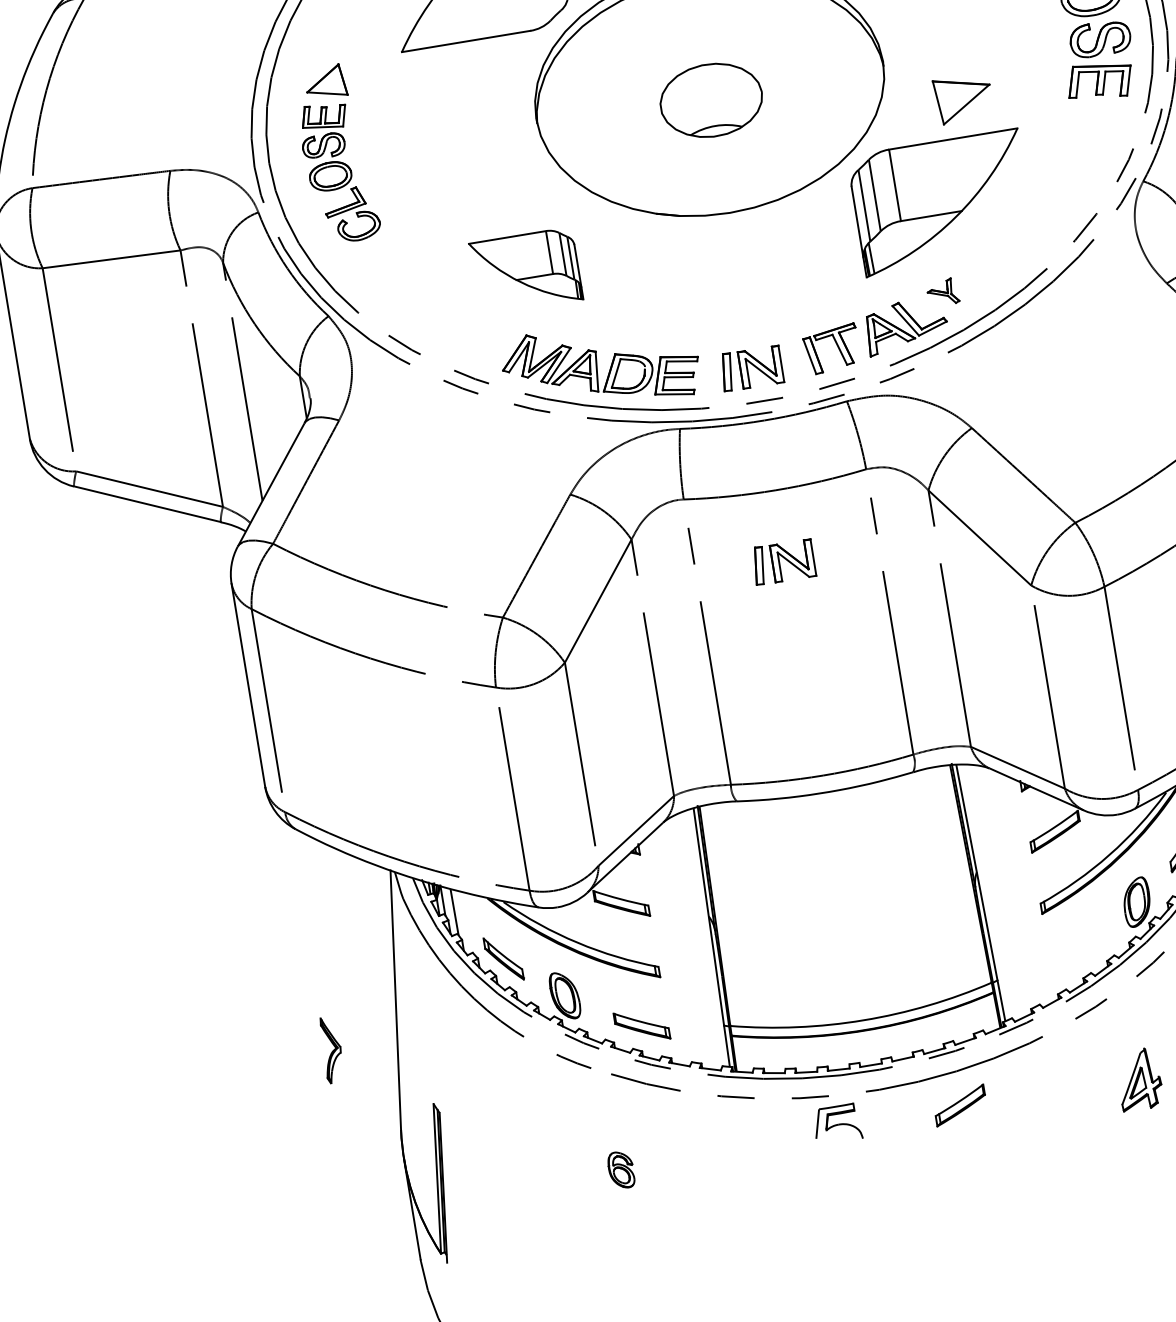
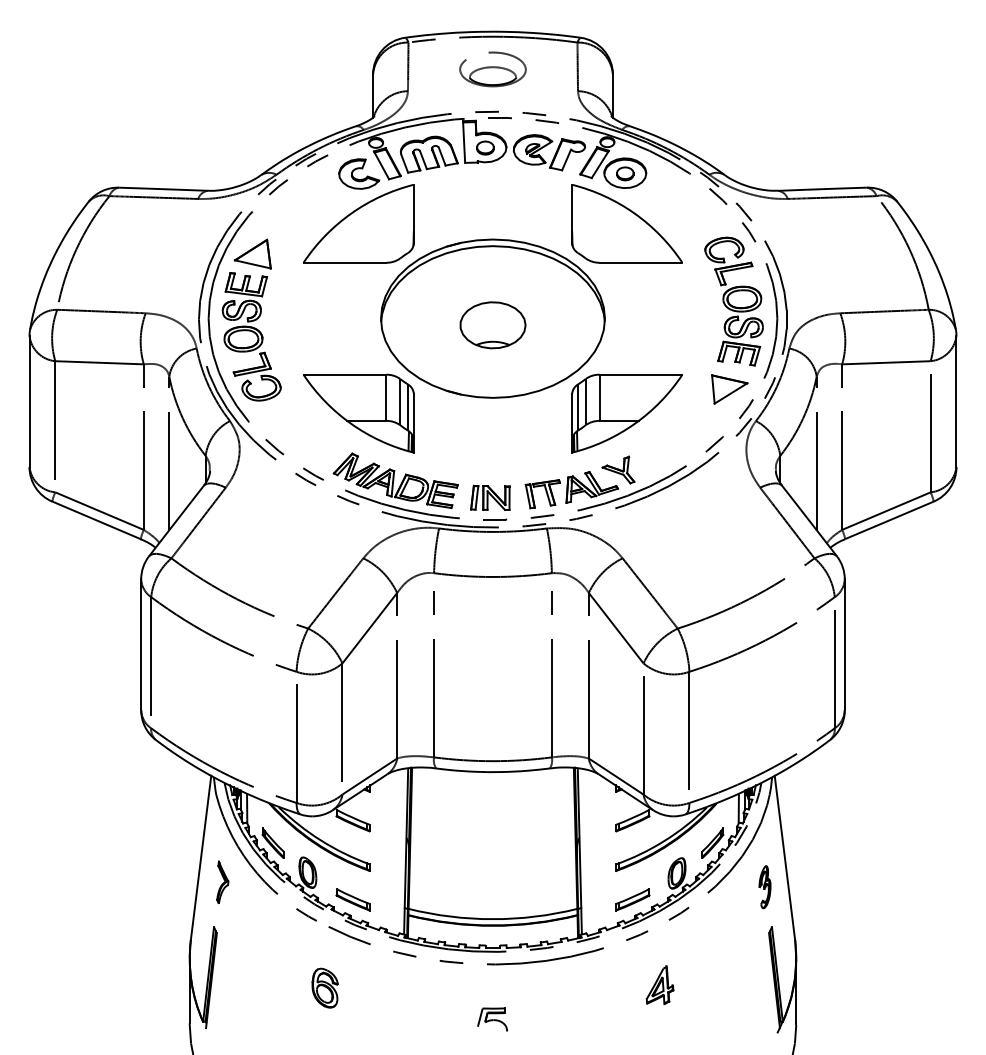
part: (963, 98) -> (729, 389), moved
part: (335, 153) -> (251, 319), size x1.43
part: (525, 271) -> (358, 413), size x1.67
part: (942, 291) -> (618, 469), size x1.67
part: (783, 561) -> (490, 622), removed
part: (331, 1048) -> (222, 881), moved
part: (959, 1105) -> (632, 899), moved
part: (837, 1123) -> (492, 1019), moved
part: (620, 1169) -> (324, 987), size x1.67

